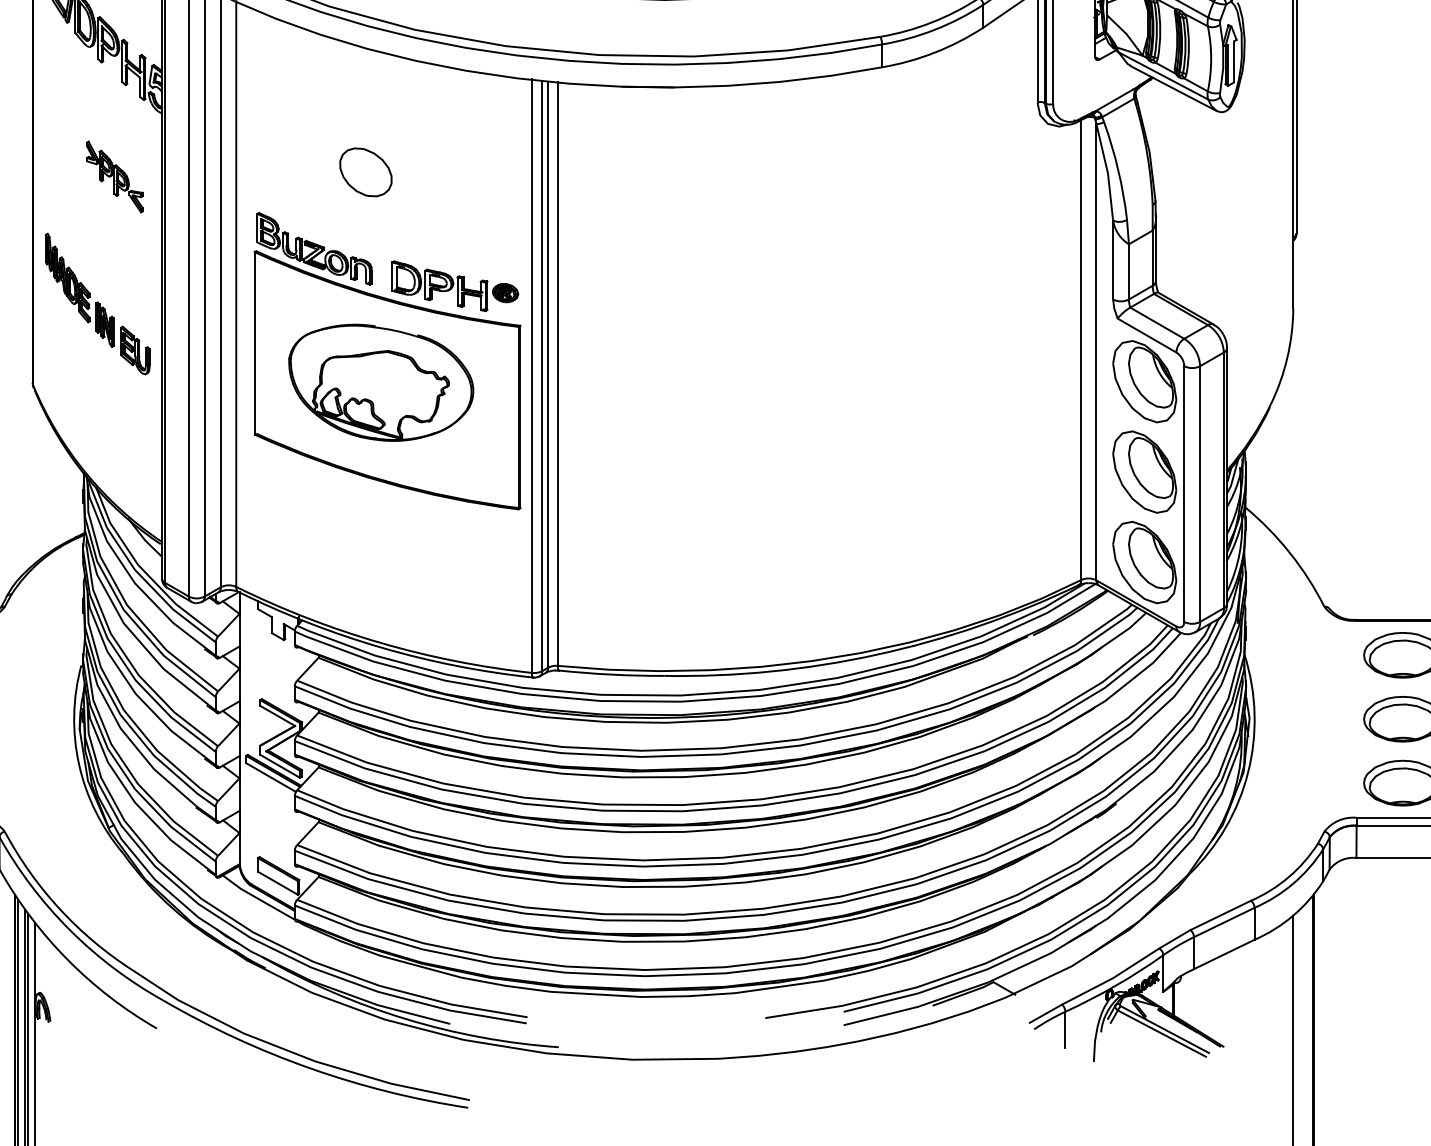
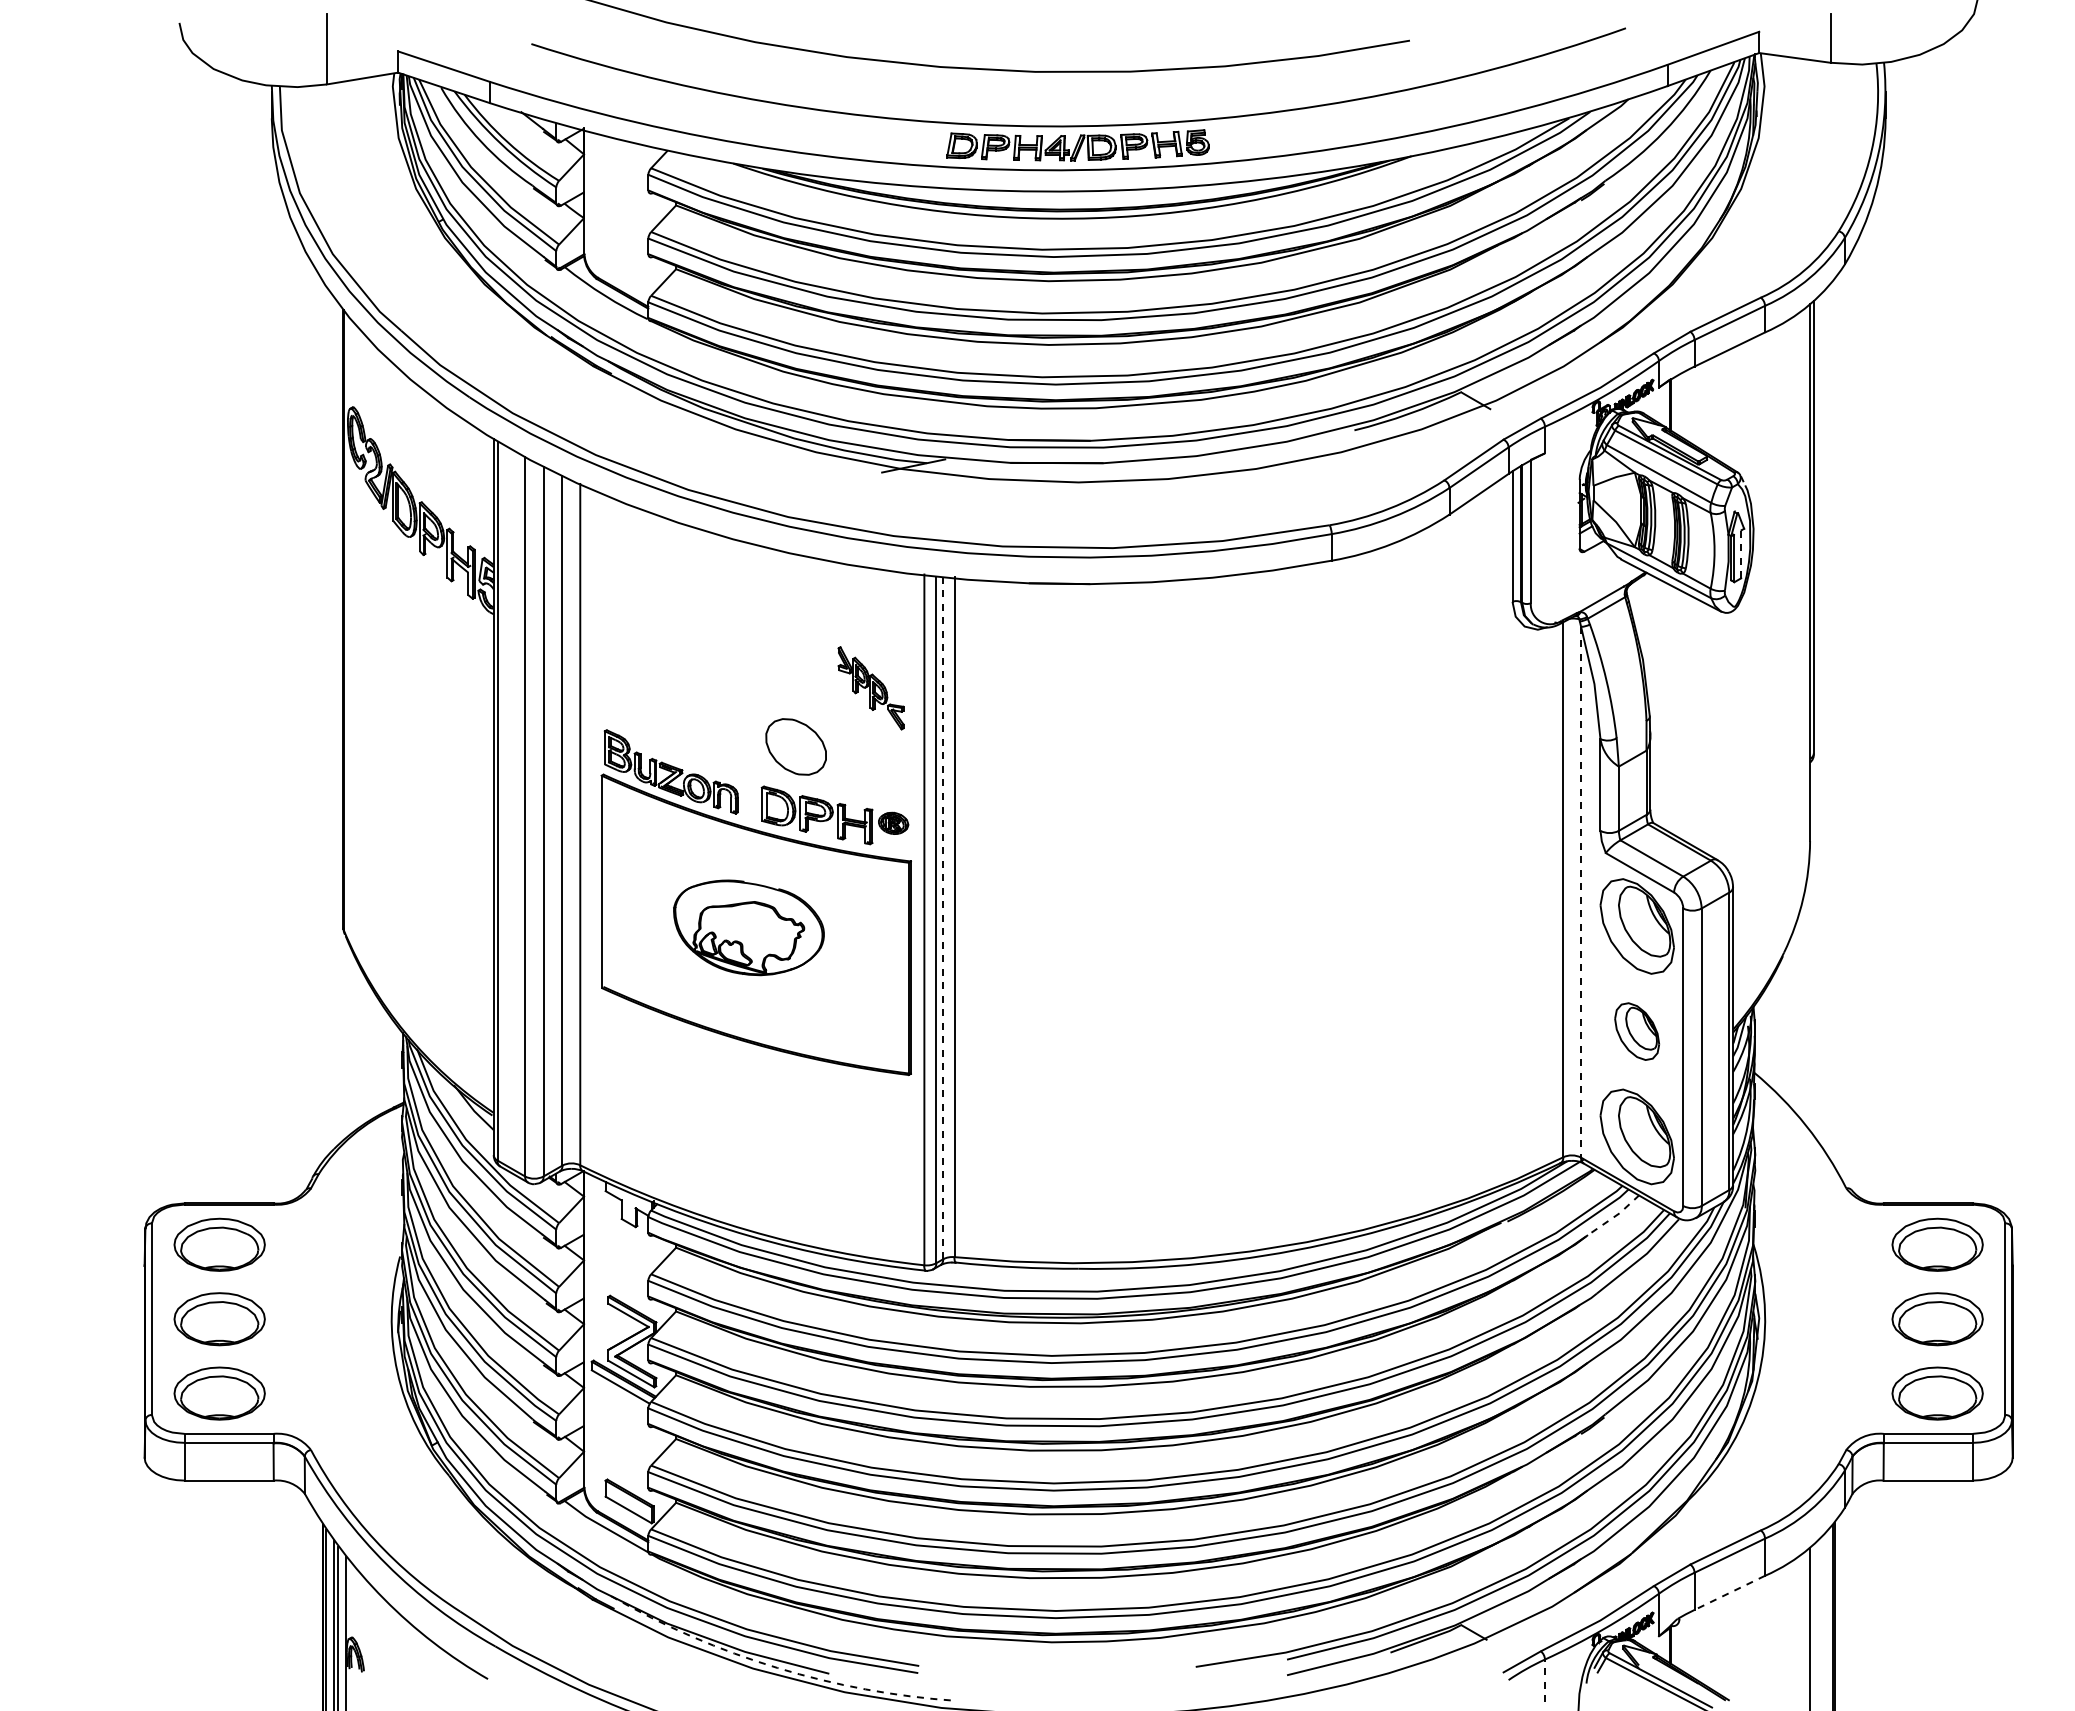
line: (1234, 61) -> (1741, 554), solid -> dashed
part: (365, 171) -> (795, 746), moved
part: (114, 177) -> (870, 688), moved
part: (97, 303) -> (418, 835), removed
line: (1096, 352) -> (1581, 892), solid -> dashed
line: (548, 374) -> (943, 918), solid -> dashed
part: (380, 382) -> (748, 927), size x0.7
part: (1144, 471) -> (1636, 1031), size x0.6
line: (1124, 631) -> (1613, 1217), solid -> dashed
line: (1224, 954) -> (1729, 1593), solid -> dashed
arc: (405, 1018) -> (777, 1667), solid -> dashed
line: (1065, 1029) -> (1544, 1680), solid -> dashed

